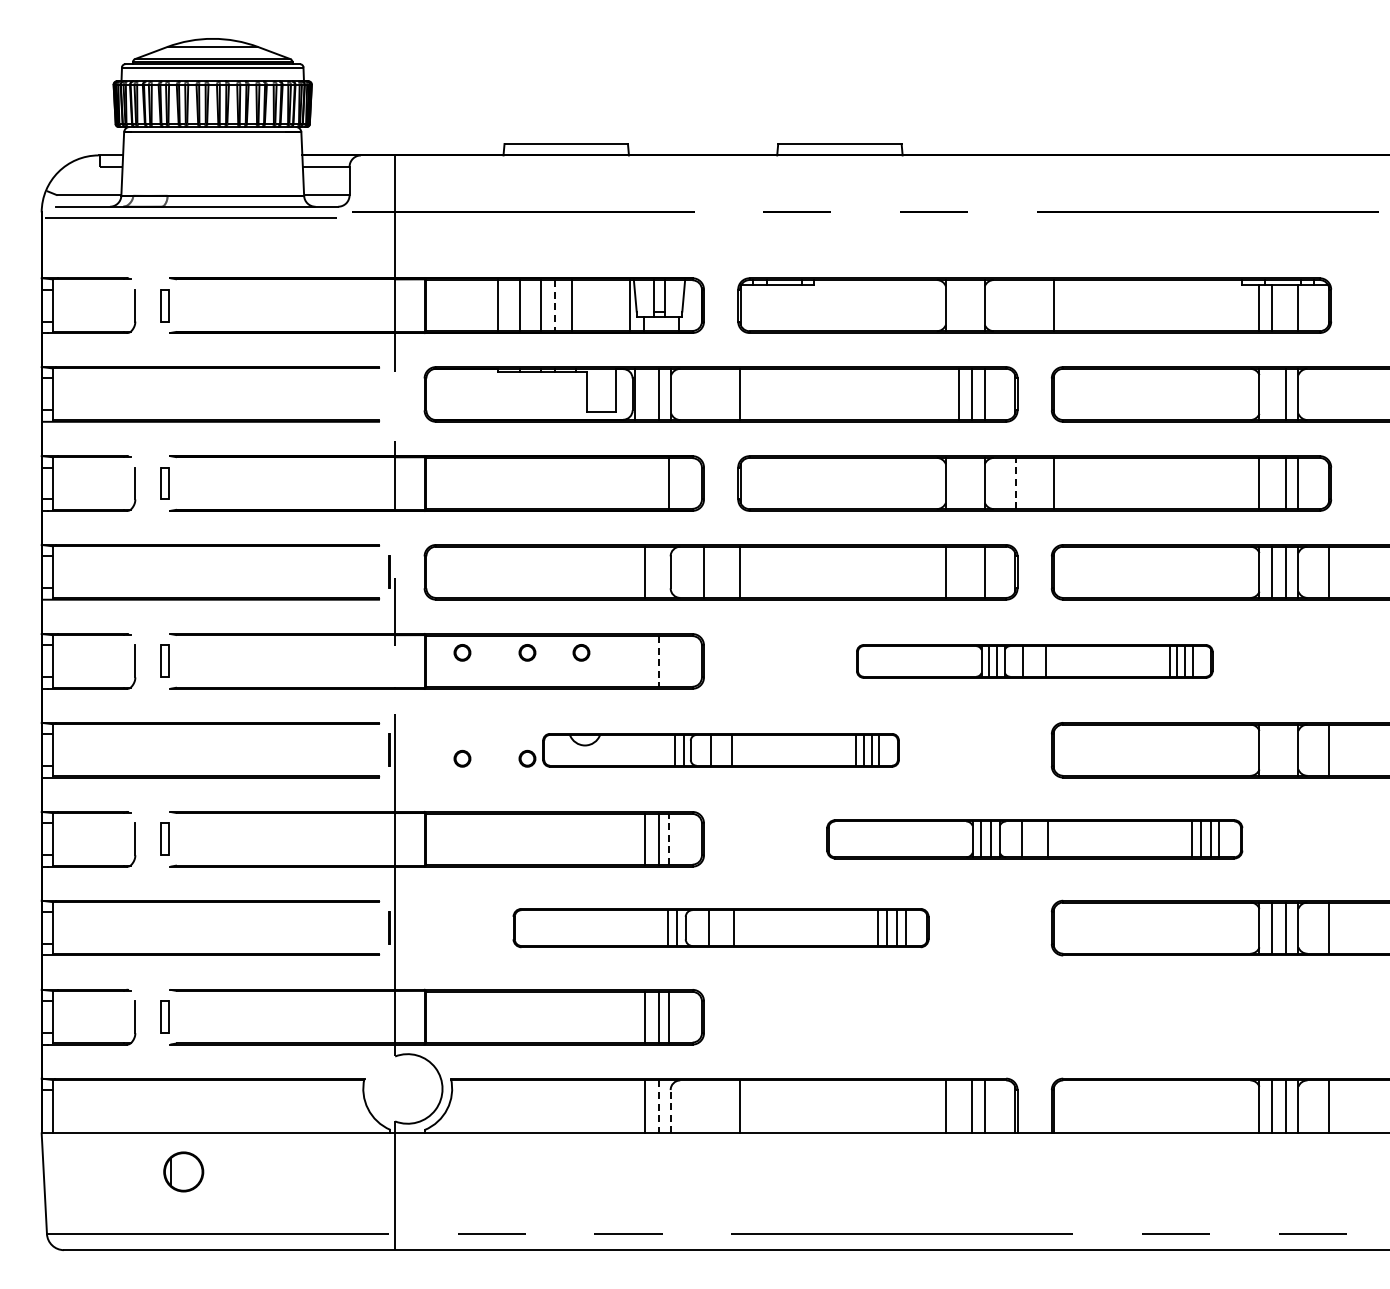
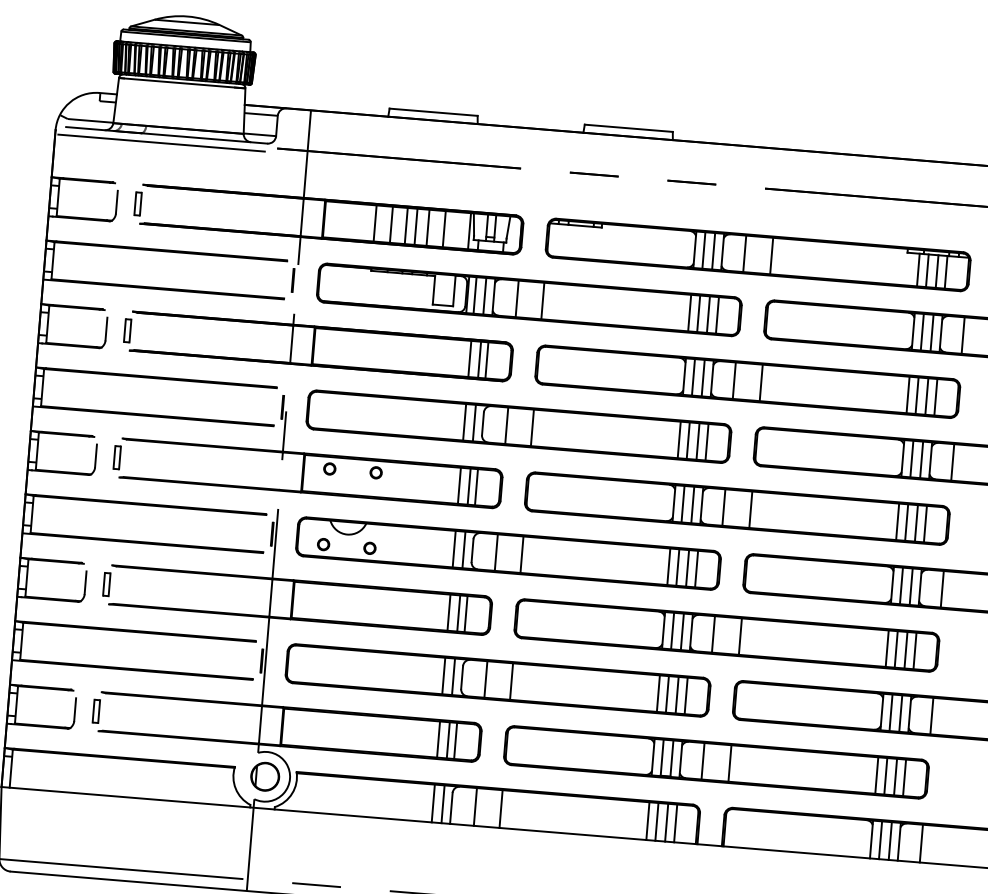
line: (594, 305) -> (444, 229), added
line: (958, 305) -> (703, 250), added
line: (972, 305) -> (713, 251), added
line: (1015, 305) -> (744, 253), added
line: (554, 306) -> (415, 227), dashed -> solid
line: (1285, 308) -> (936, 271), added
line: (389, 393) -> (292, 279), added
line: (644, 394) -> (474, 295), added
line: (704, 394) -> (517, 298), added
line: (945, 394) -> (689, 313), added
line: (1272, 394) -> (922, 332), added
line: (1329, 394) -> (963, 335), added
line: (644, 483) -> (469, 358), added
line: (658, 483) -> (479, 359), added
line: (958, 483) -> (693, 377), added
line: (972, 483) -> (703, 378), added
line: (1015, 483) -> (734, 380), dashed -> solid
line: (1272, 483) -> (917, 395), added
line: (658, 571) -> (474, 422), added
line: (958, 571) -> (688, 440), added
line: (972, 571) -> (698, 440), added
part: (581, 652) -> (414, 475), removed
line: (668, 660) -> (476, 486), added
line: (644, 661) -> (459, 485), added
line: (658, 661) -> (469, 486), dashed -> solid
part: (1034, 661) -> (737, 508), size x1.67
line: (1272, 749) -> (901, 585), added
line: (1285, 749) -> (911, 586), added
part: (720, 750) -> (508, 553), size x1.67
line: (668, 839) -> (465, 614), dashed -> solid
part: (1034, 839) -> (726, 635), size x1.43
part: (720, 927) -> (497, 679), size x1.43
part: (1034, 1017) -> (716, 762), added
line: (704, 1106) -> (475, 806), added
line: (958, 1106) -> (656, 821), added
line: (658, 1107) -> (442, 804), dashed -> solid
line: (670, 1111) -> (451, 808), dashed -> solid
part: (183, 1171) -> (265, 776), moved

